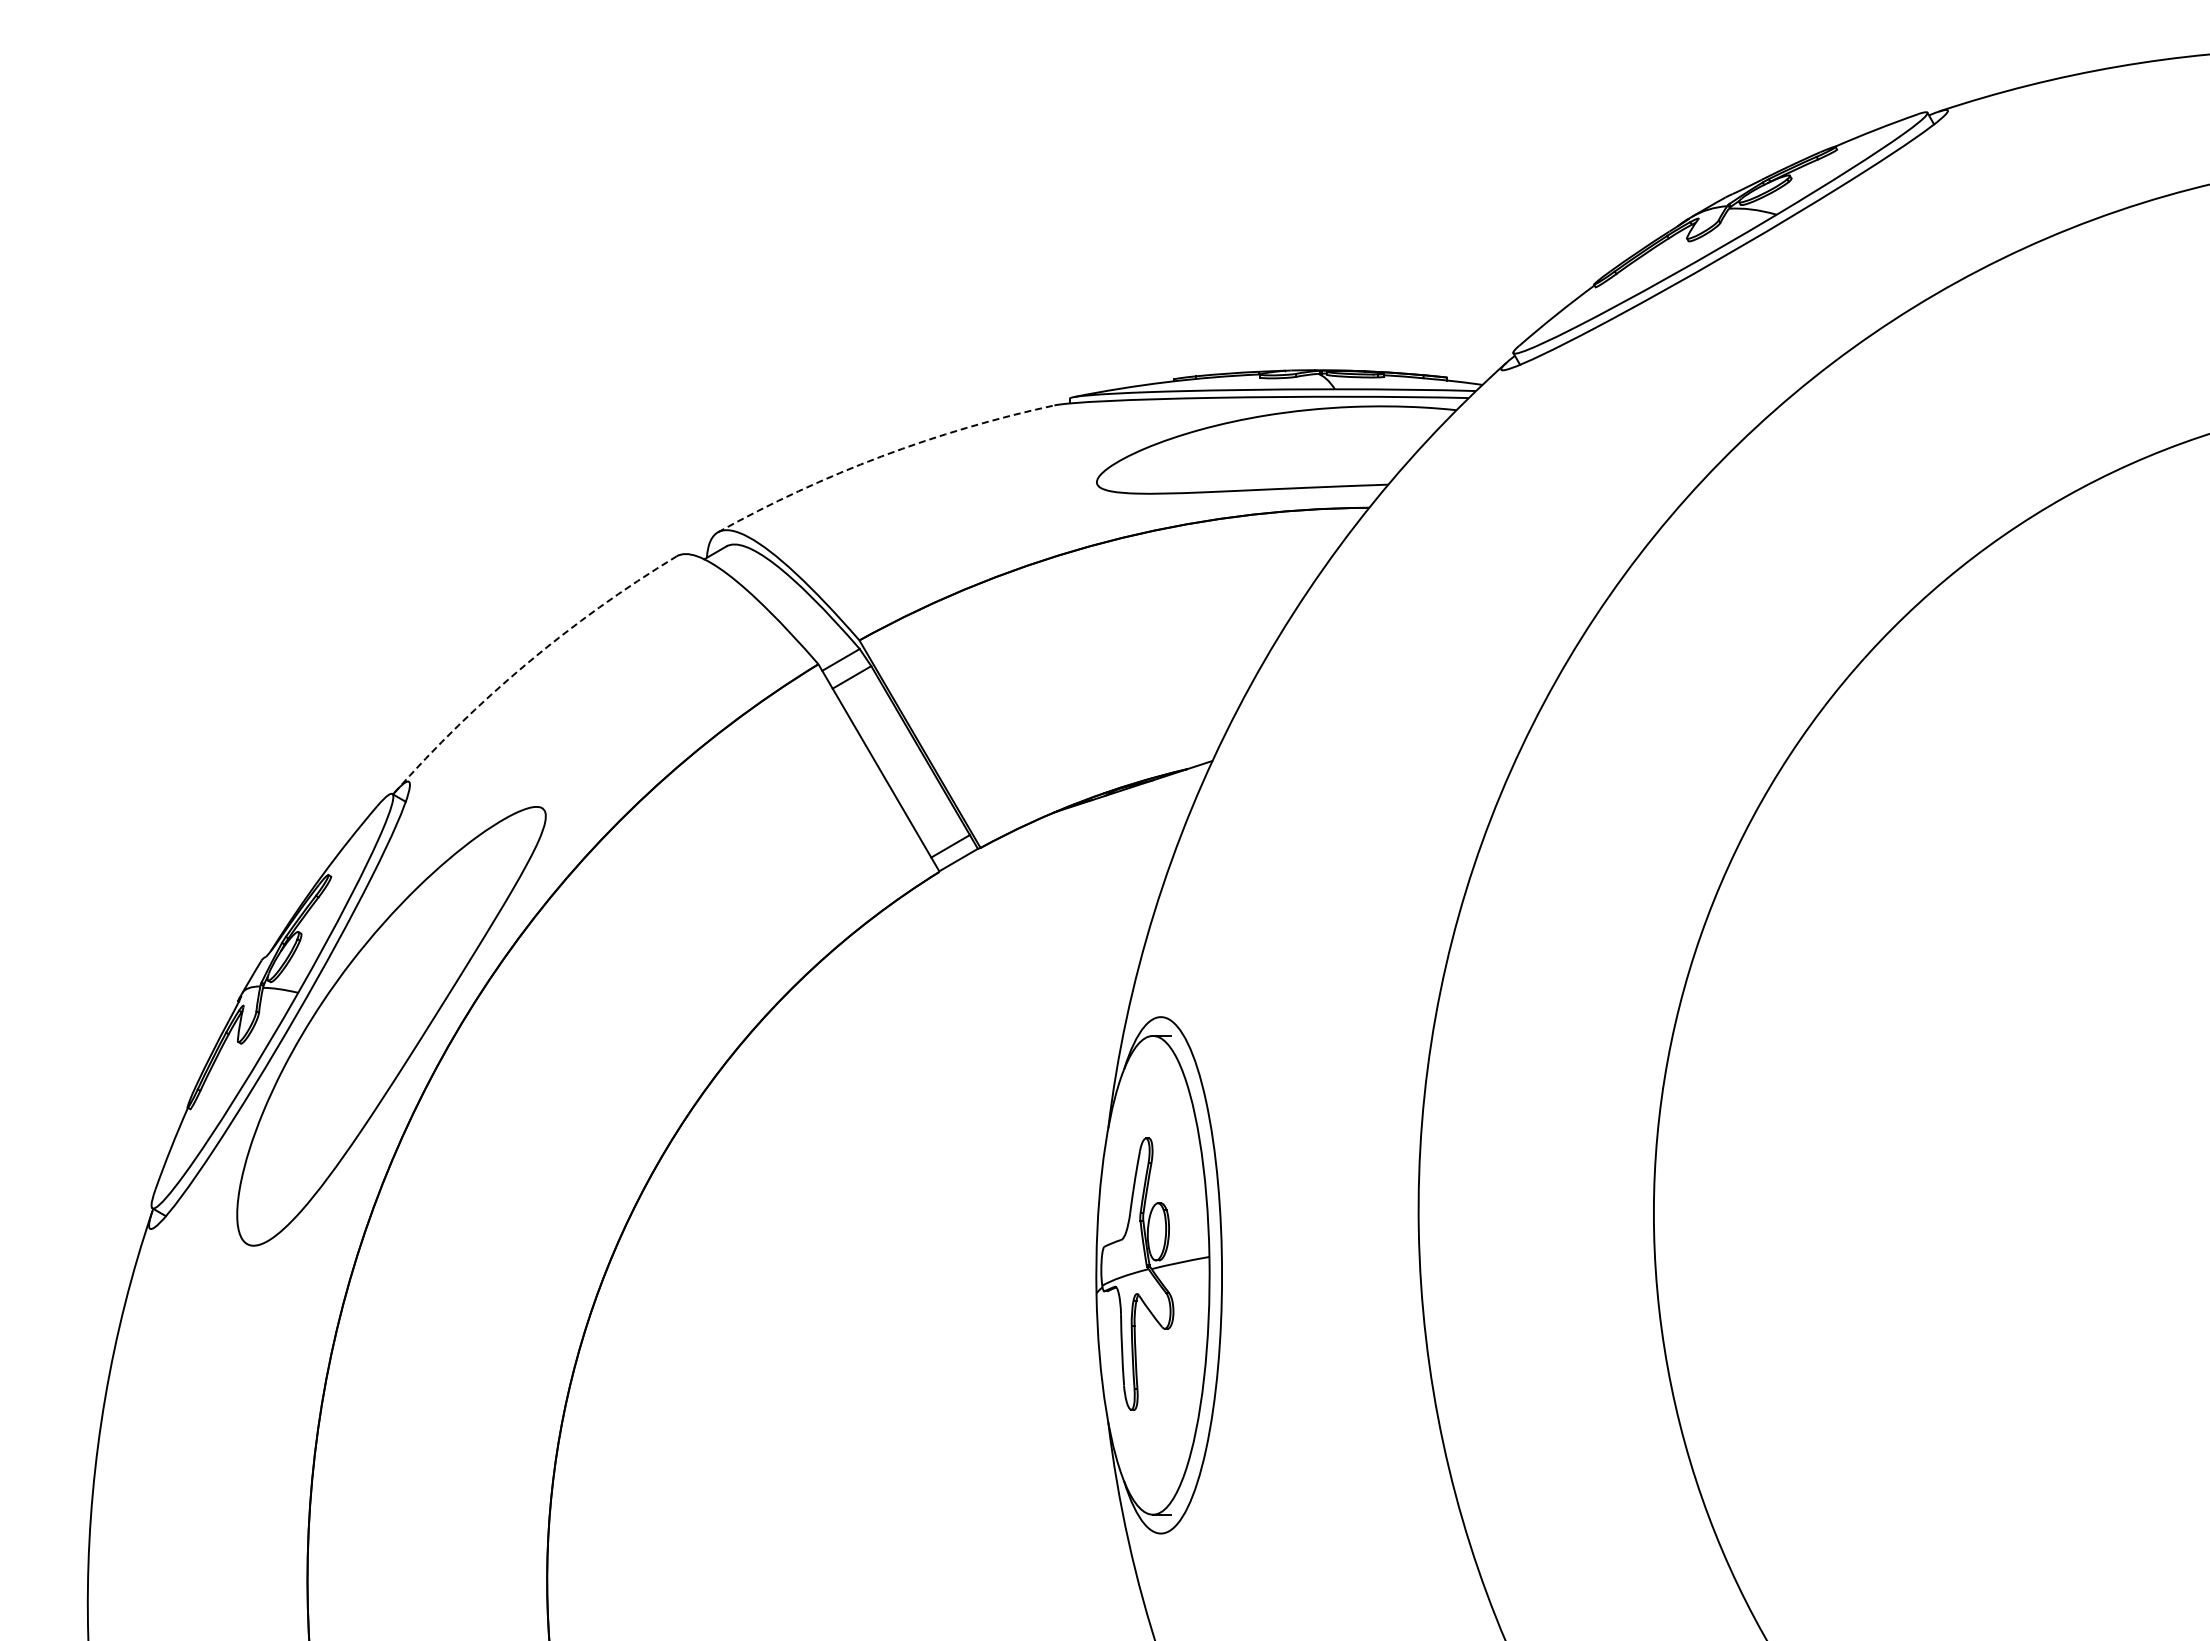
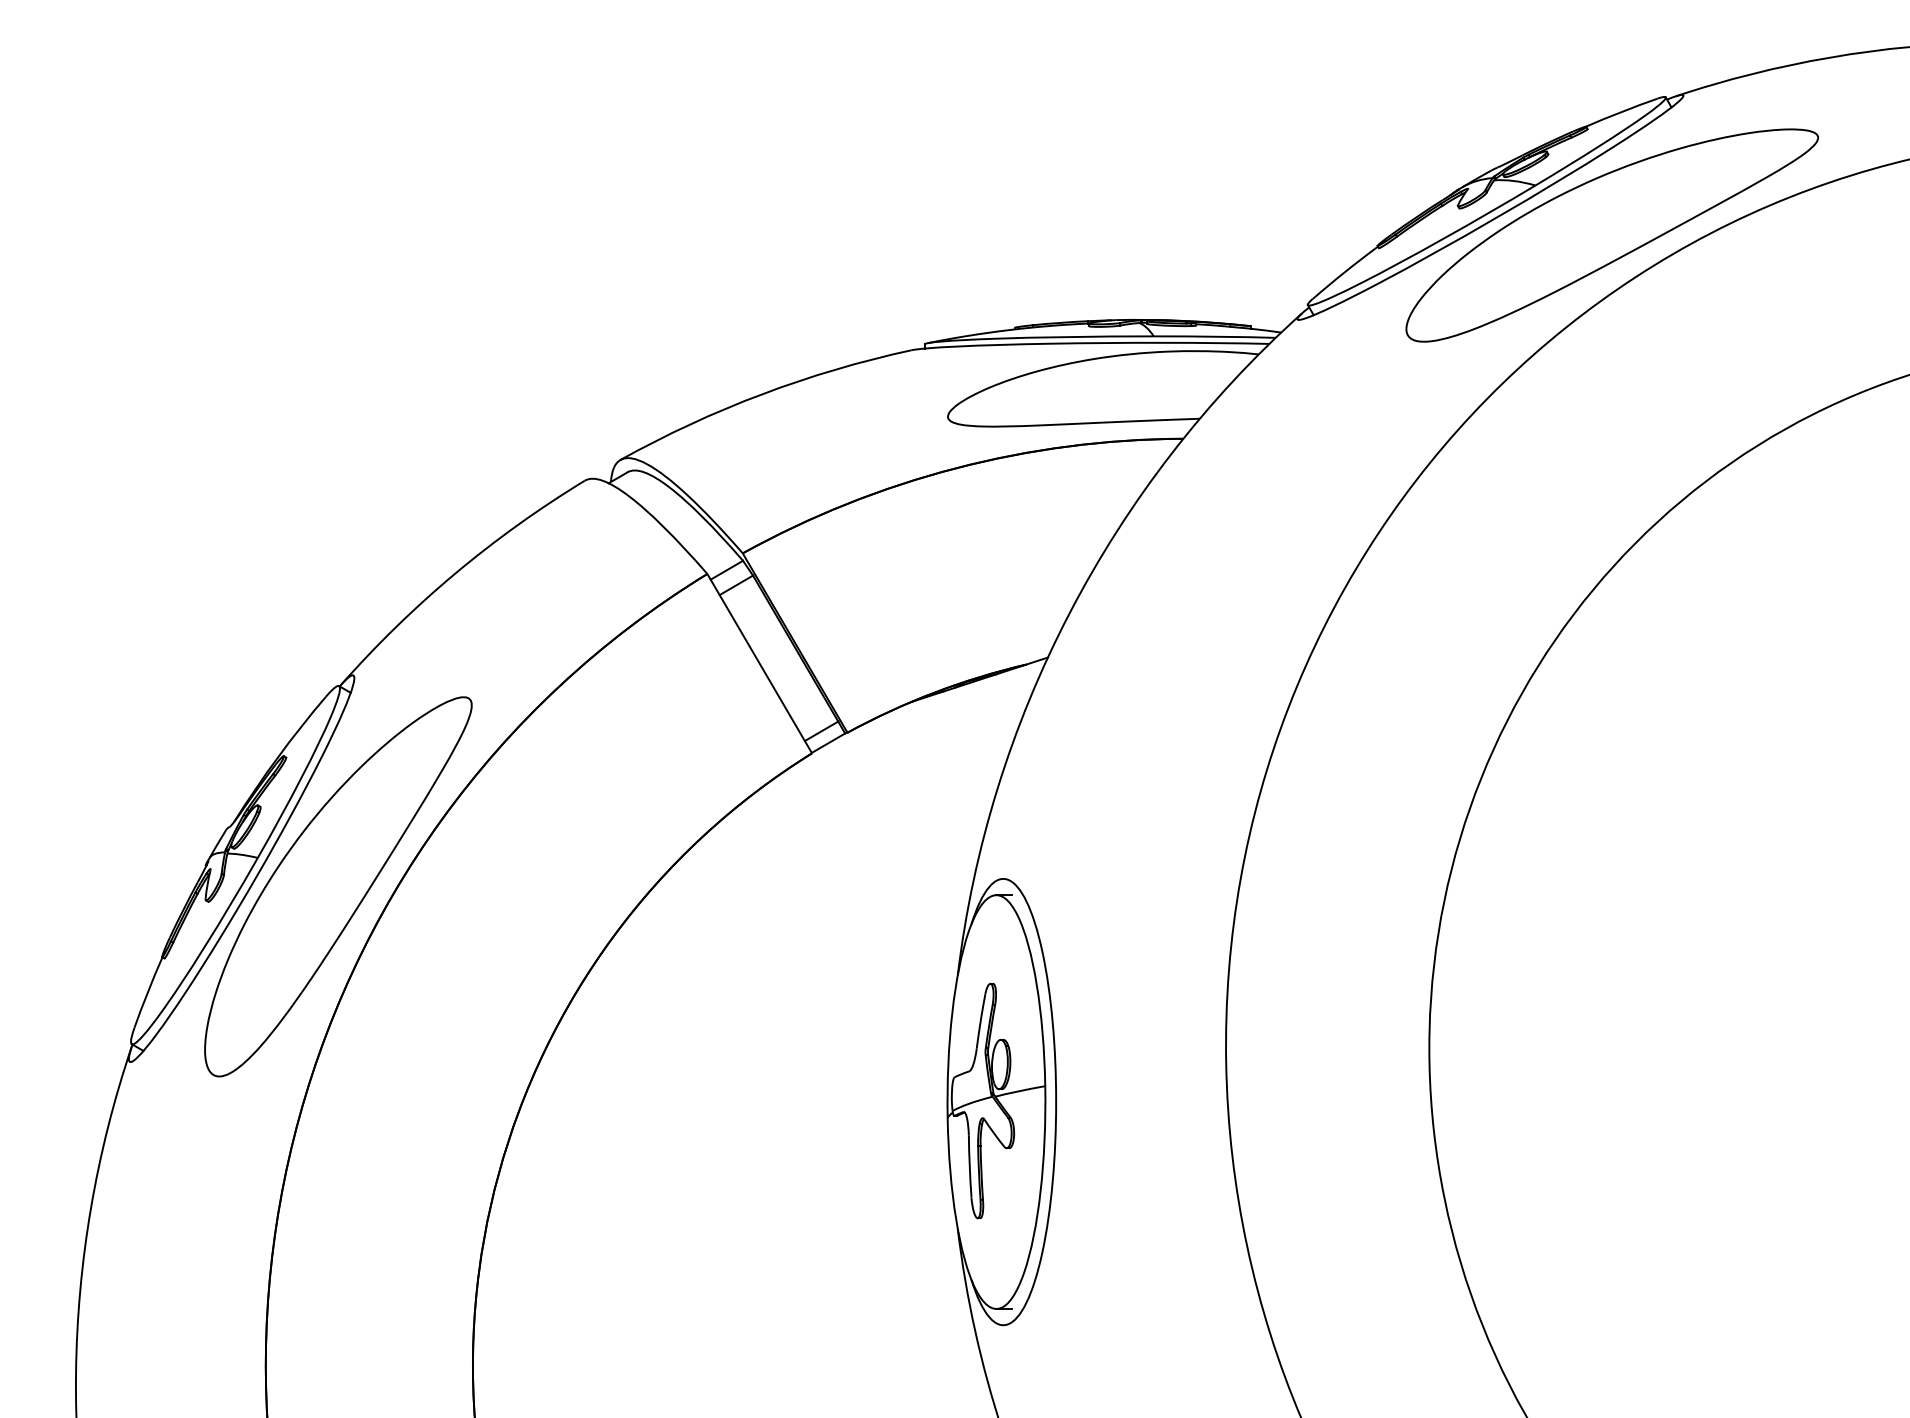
part: (1865, 272) -> (1612, 235), added
arc: (881, 456) -> (761, 394), dashed -> solid
arc: (526, 663) -> (455, 573), dashed -> solid

